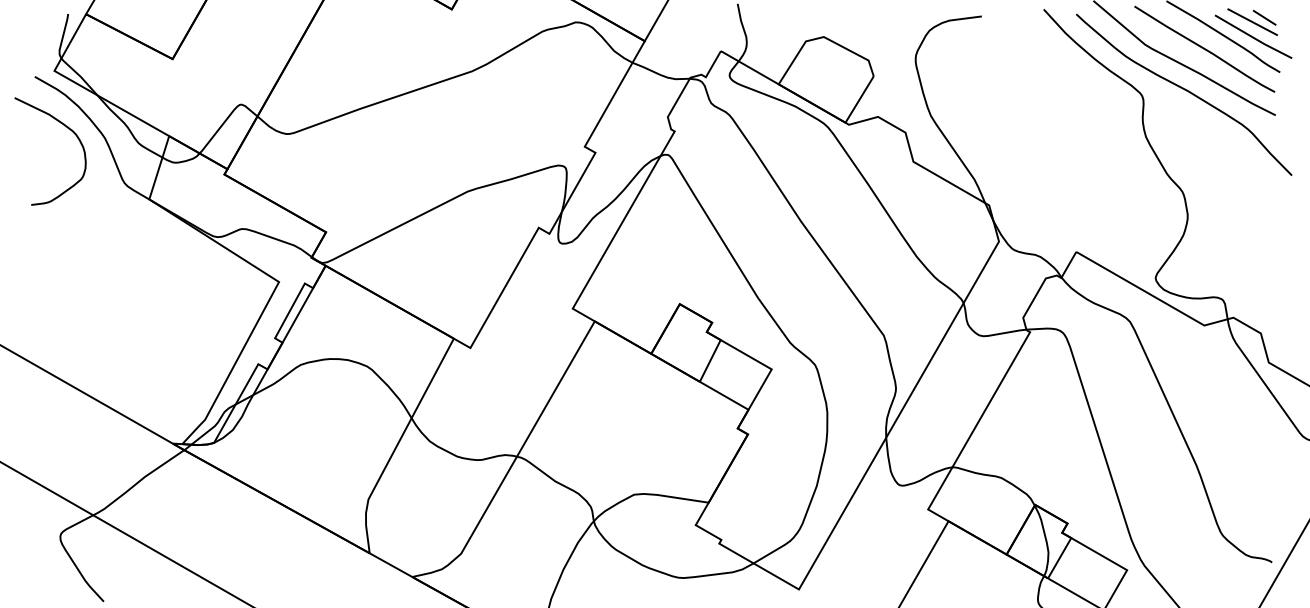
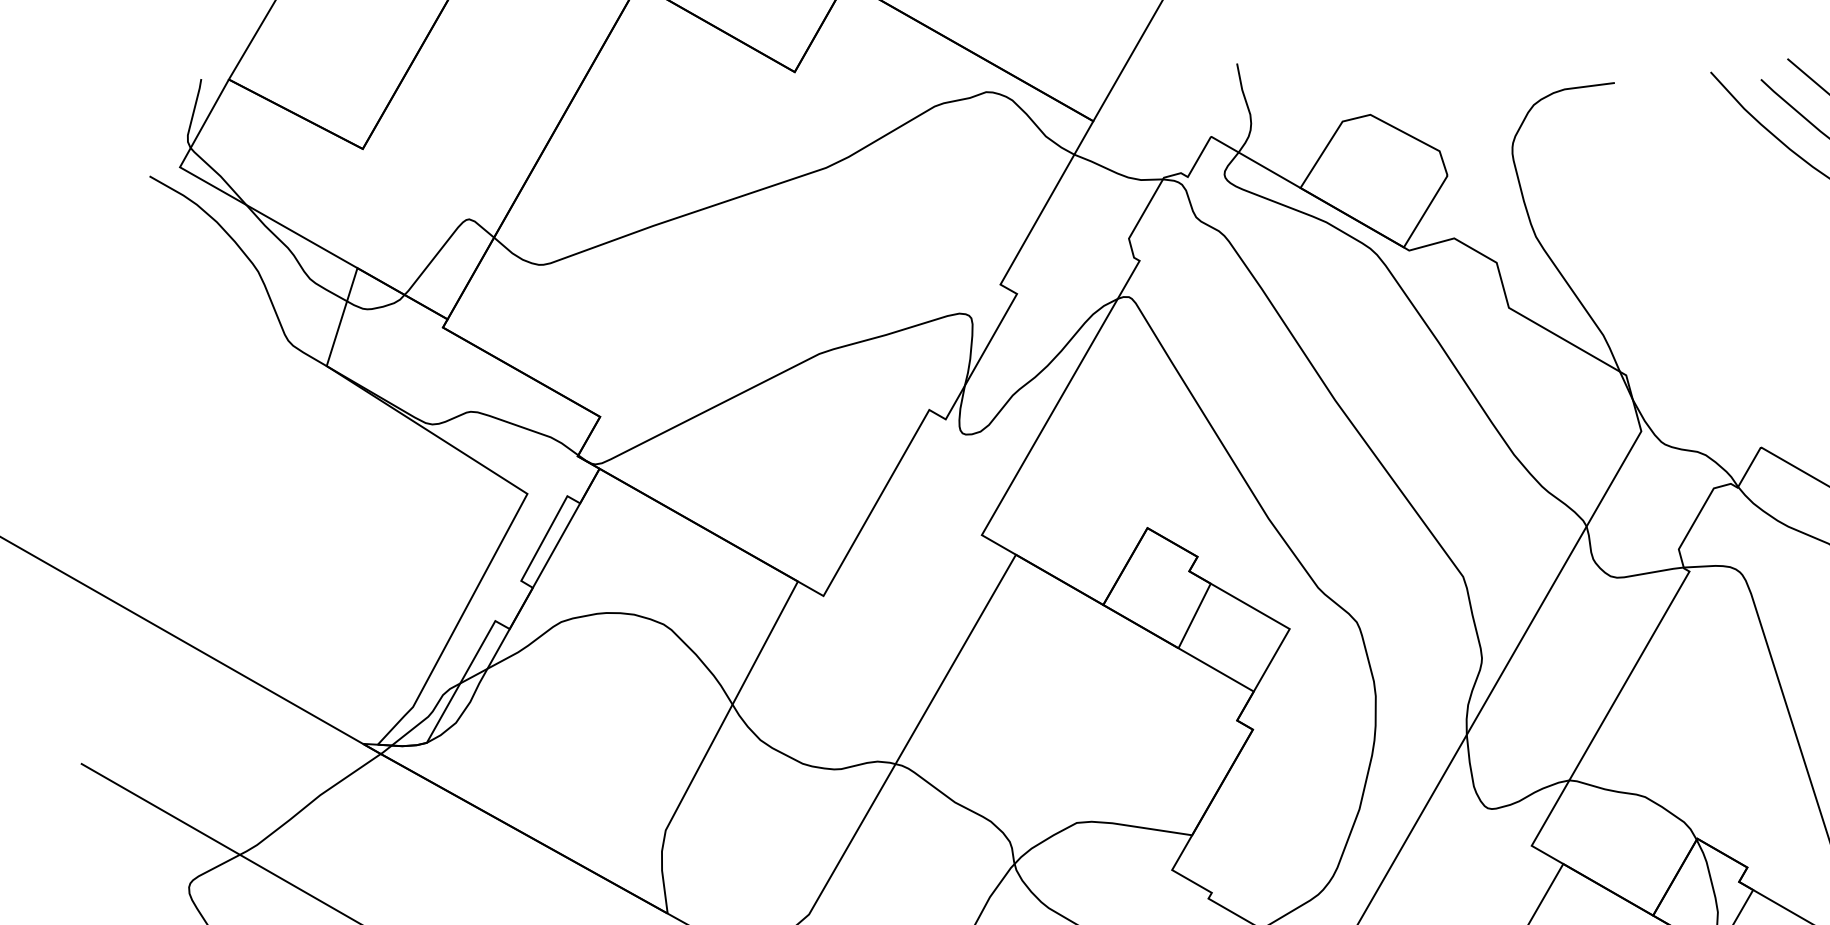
curve: (68, 129) -> (201, 257), removed

